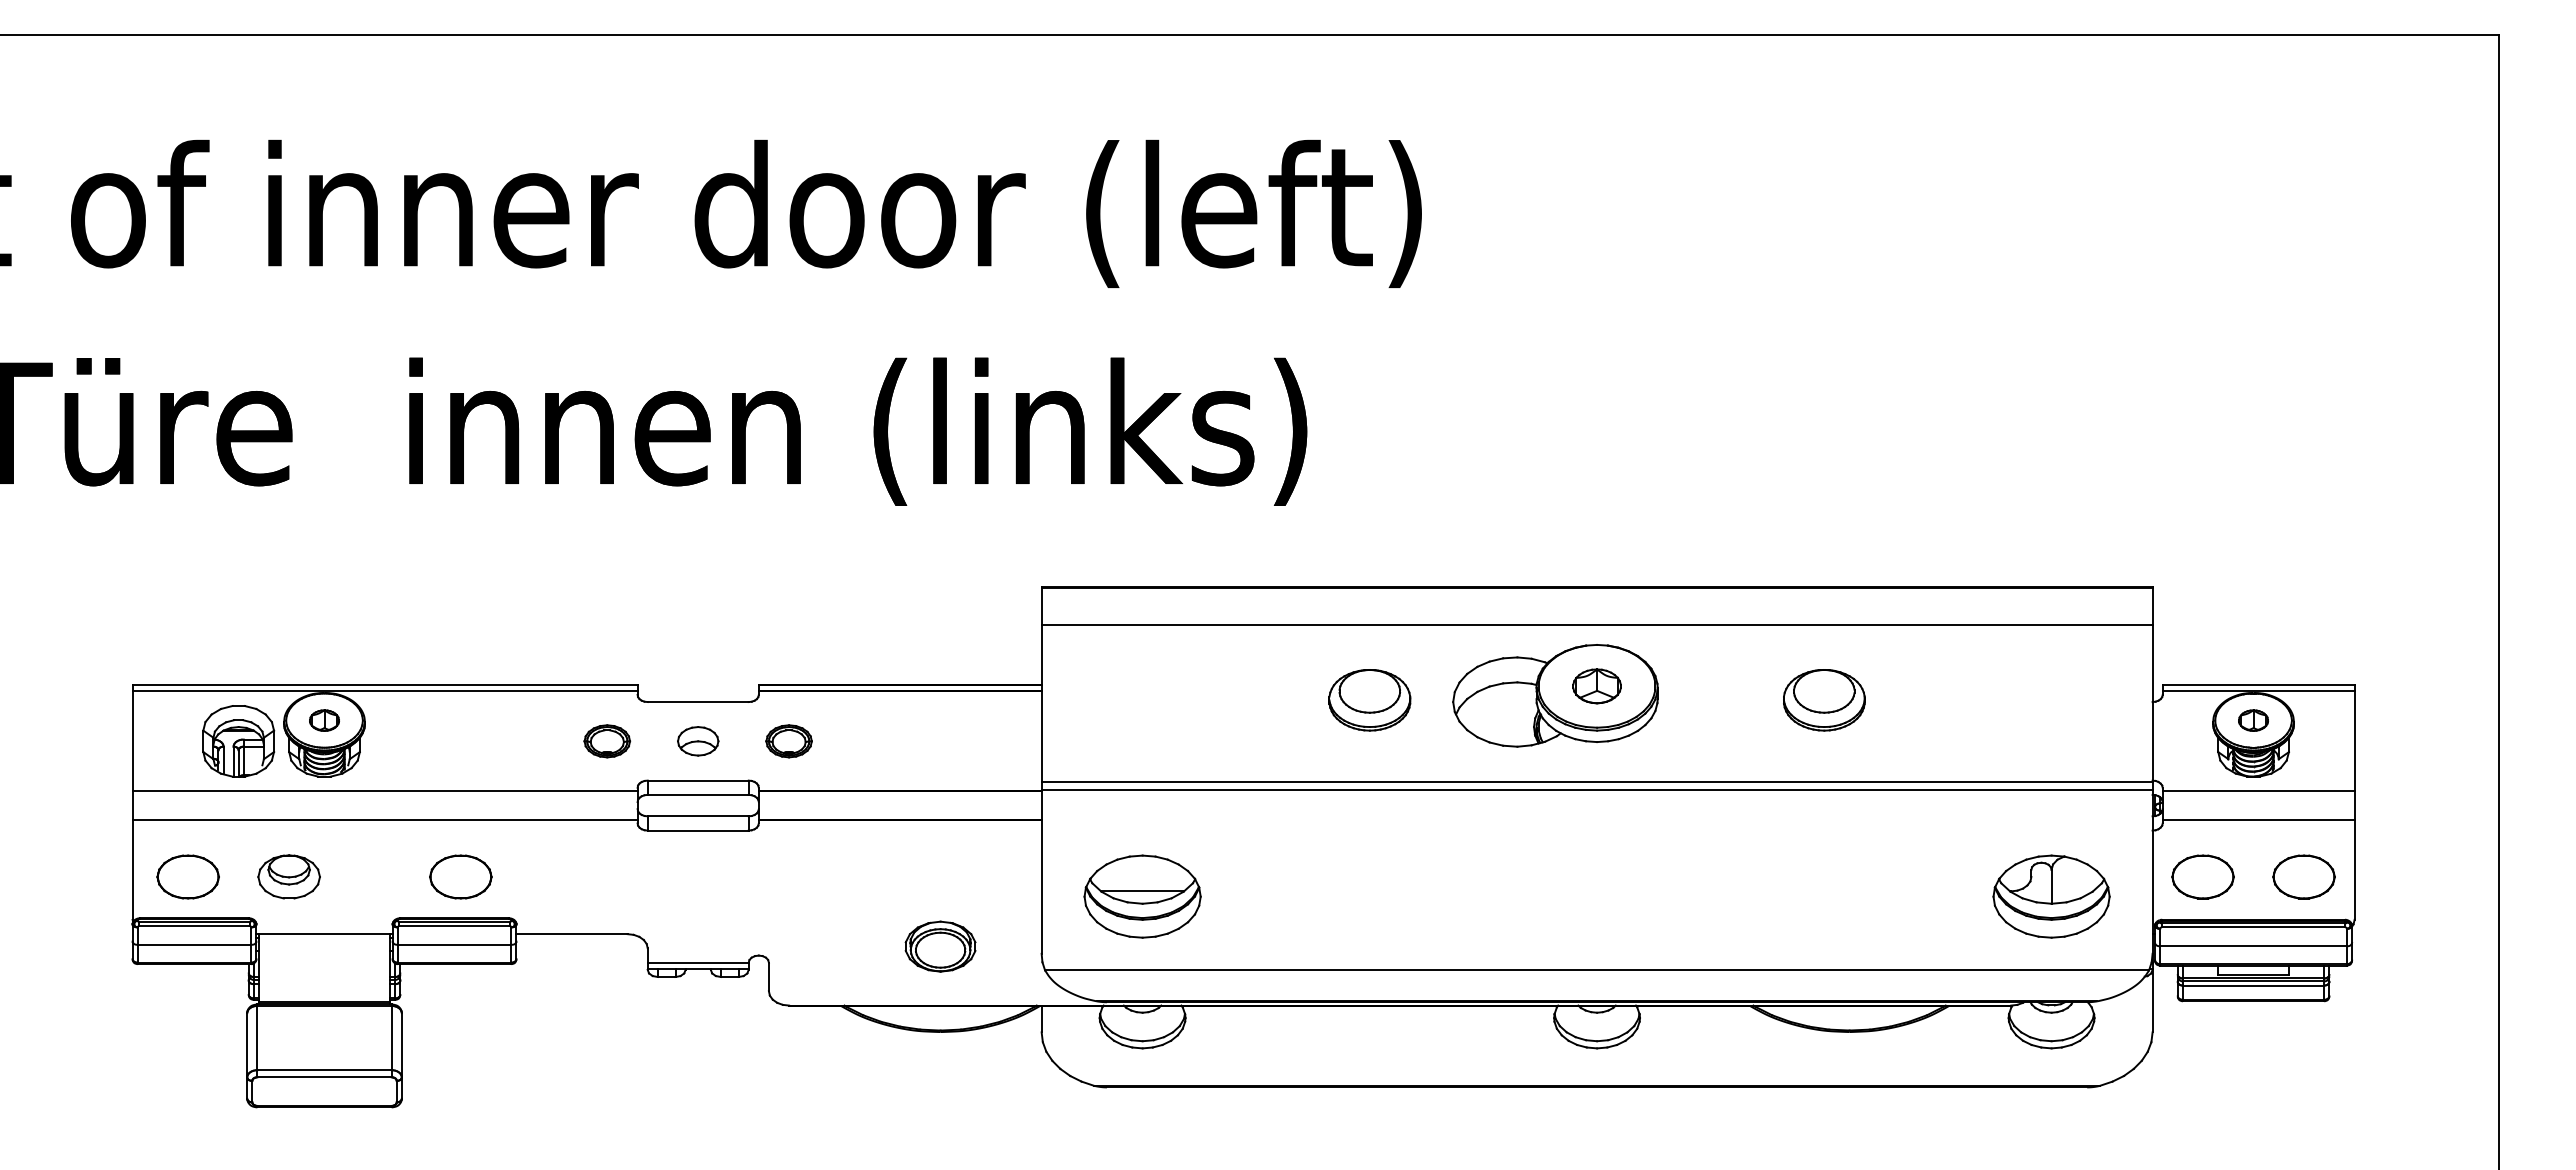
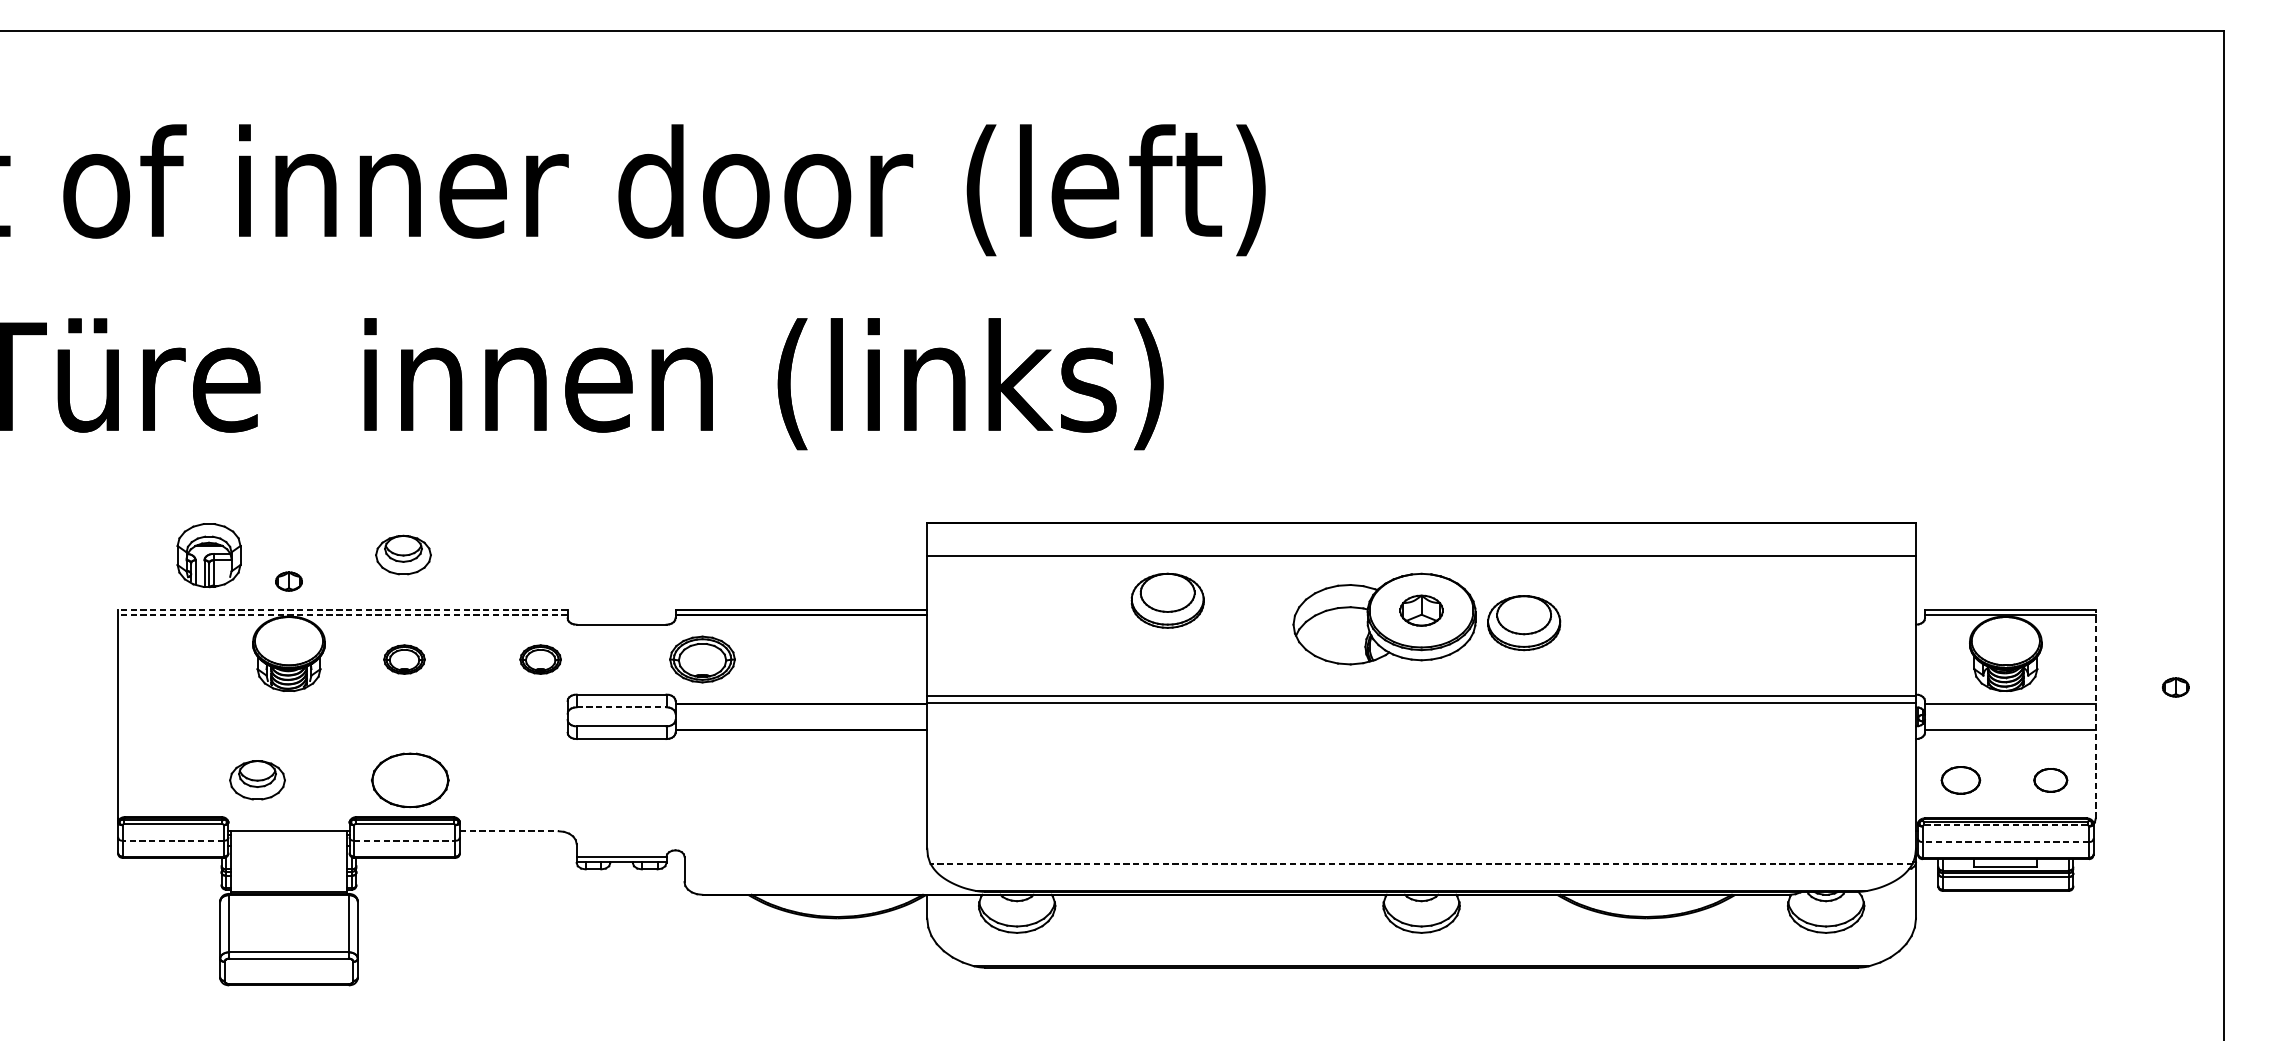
part: (452, 623) -> (402, 554), added
line: (384, 685) -> (342, 609), solid -> dashed
line: (384, 691) -> (342, 615), solid -> dashed
part: (1369, 700) -> (1167, 601), moved
part: (1824, 700) -> (1524, 623), moved
part: (324, 720) -> (288, 581), moved
part: (2253, 720) -> (2175, 687), moved
part: (238, 741) -> (208, 555), moved
part: (454, 741) -> (404, 659), added
part: (698, 741) -> (621, 659), removed
part: (788, 741) -> (701, 659), size x1.6
line: (384, 791) -> (342, 704), removed
line: (698, 794) -> (621, 706), solid -> dashed
line: (2354, 802) -> (2095, 714), solid -> dashed
line: (384, 819) -> (342, 729), removed
part: (187, 876) -> (167, 779), removed
part: (460, 876) -> (410, 779), size x1.4
part: (2202, 876) -> (1960, 779), size x0.7
part: (2303, 876) -> (2050, 779), size x0.6
part: (1142, 896) -> (1017, 797), removed
part: (2051, 896) -> (1826, 797), removed
line: (2253, 927) -> (2005, 825), solid -> dashed
line: (571, 934) -> (508, 831), solid -> dashed
line: (194, 944) -> (173, 840), solid -> dashed
line: (454, 944) -> (404, 840), solid -> dashed
part: (940, 946) -> (837, 842), removed
line: (2253, 946) -> (2005, 842), solid -> dashed
line: (1597, 970) -> (1421, 863), solid -> dashed

